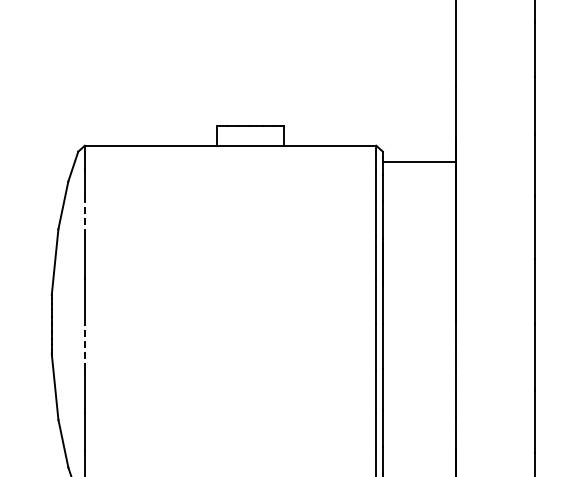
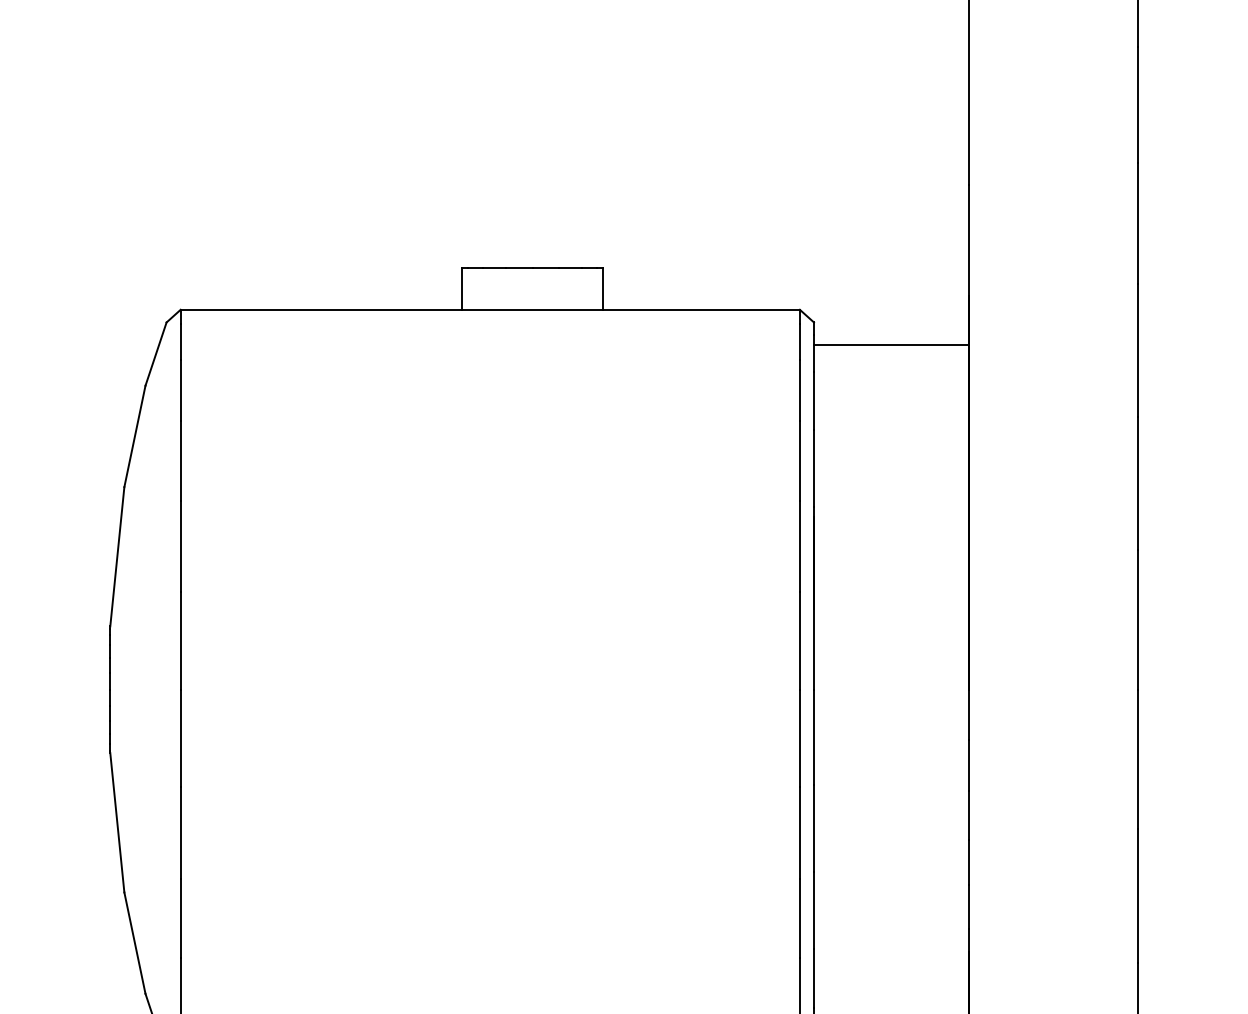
line: (84, 216) -> (179, 460), dashed -> solid
line: (84, 347) -> (179, 738), dashed -> solid

